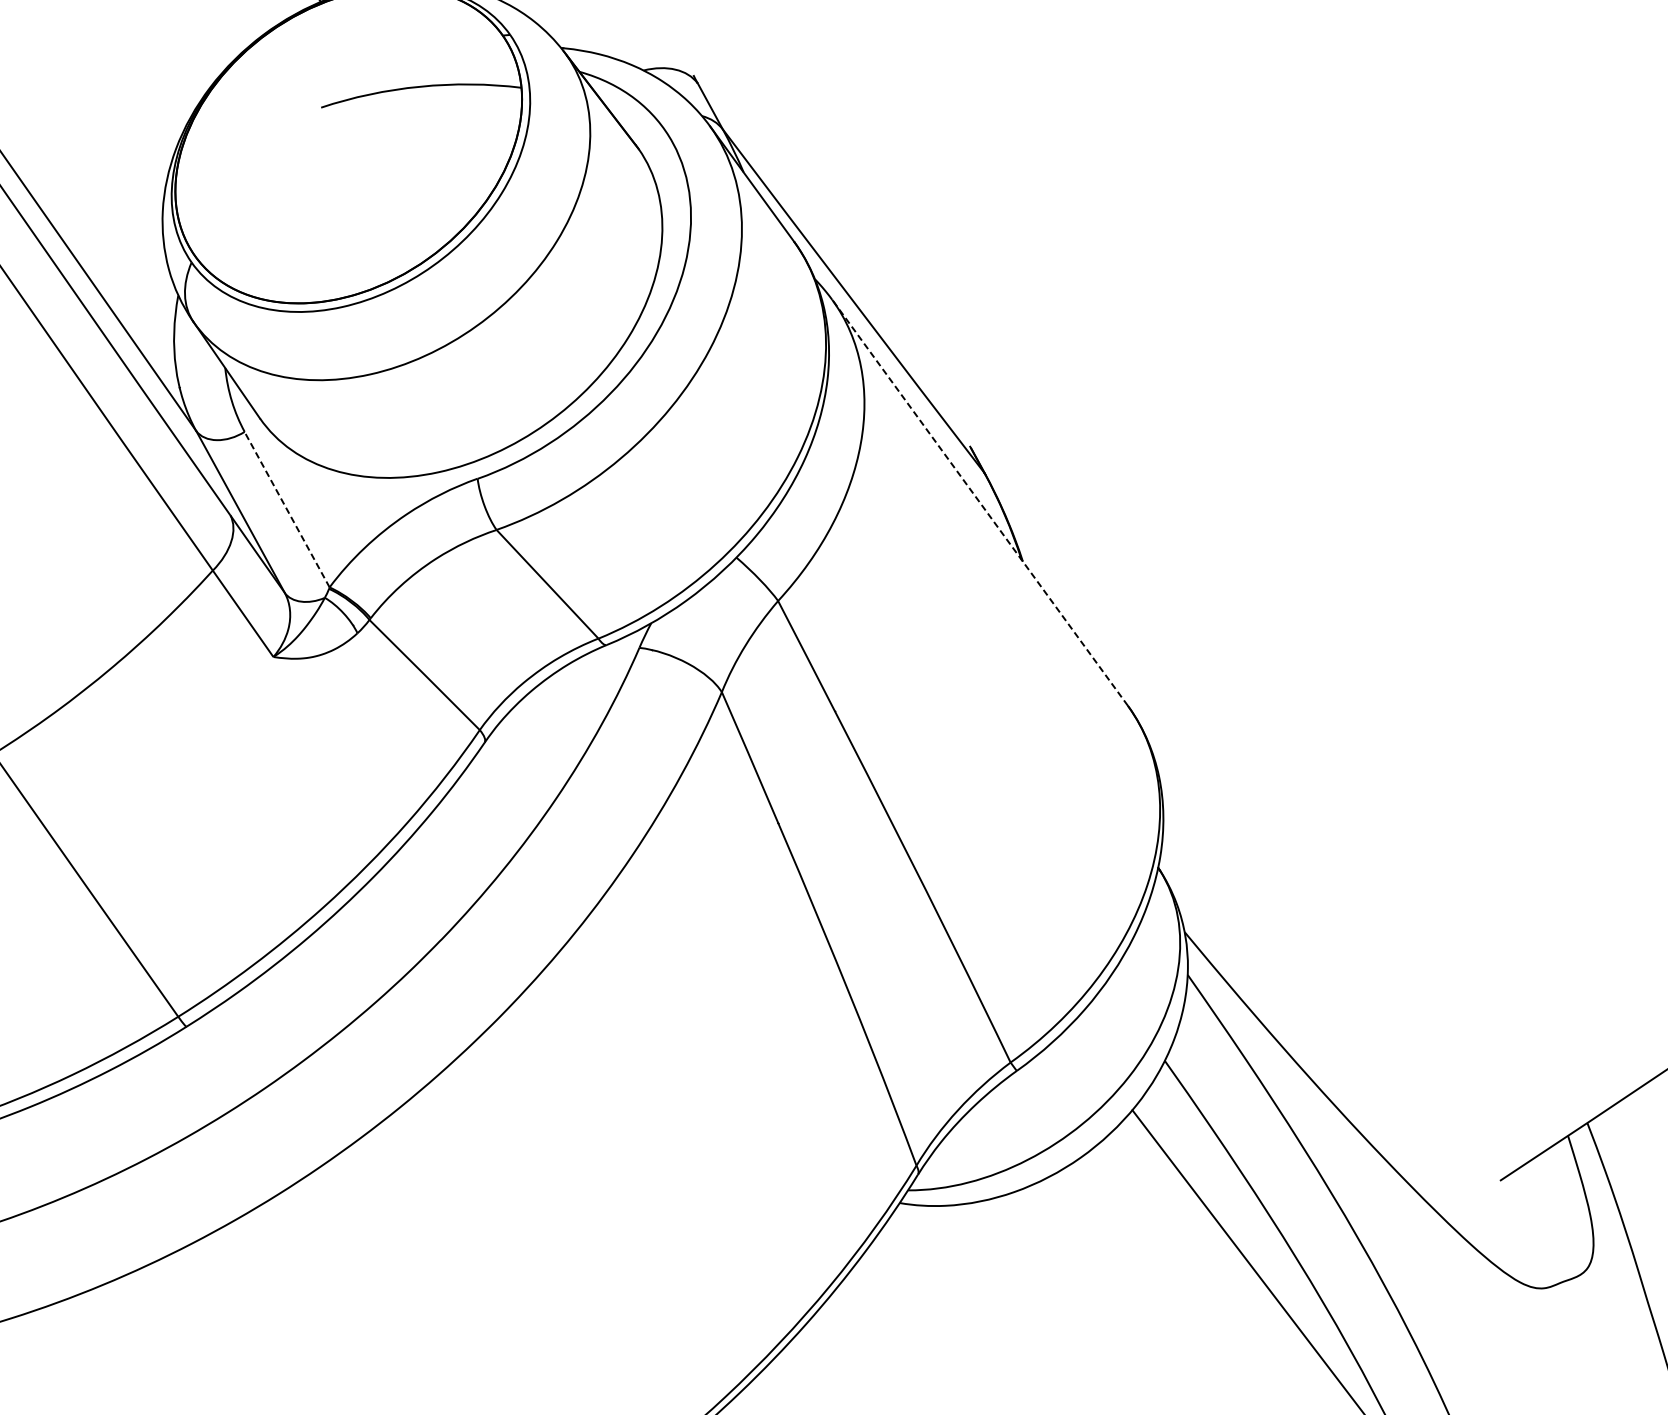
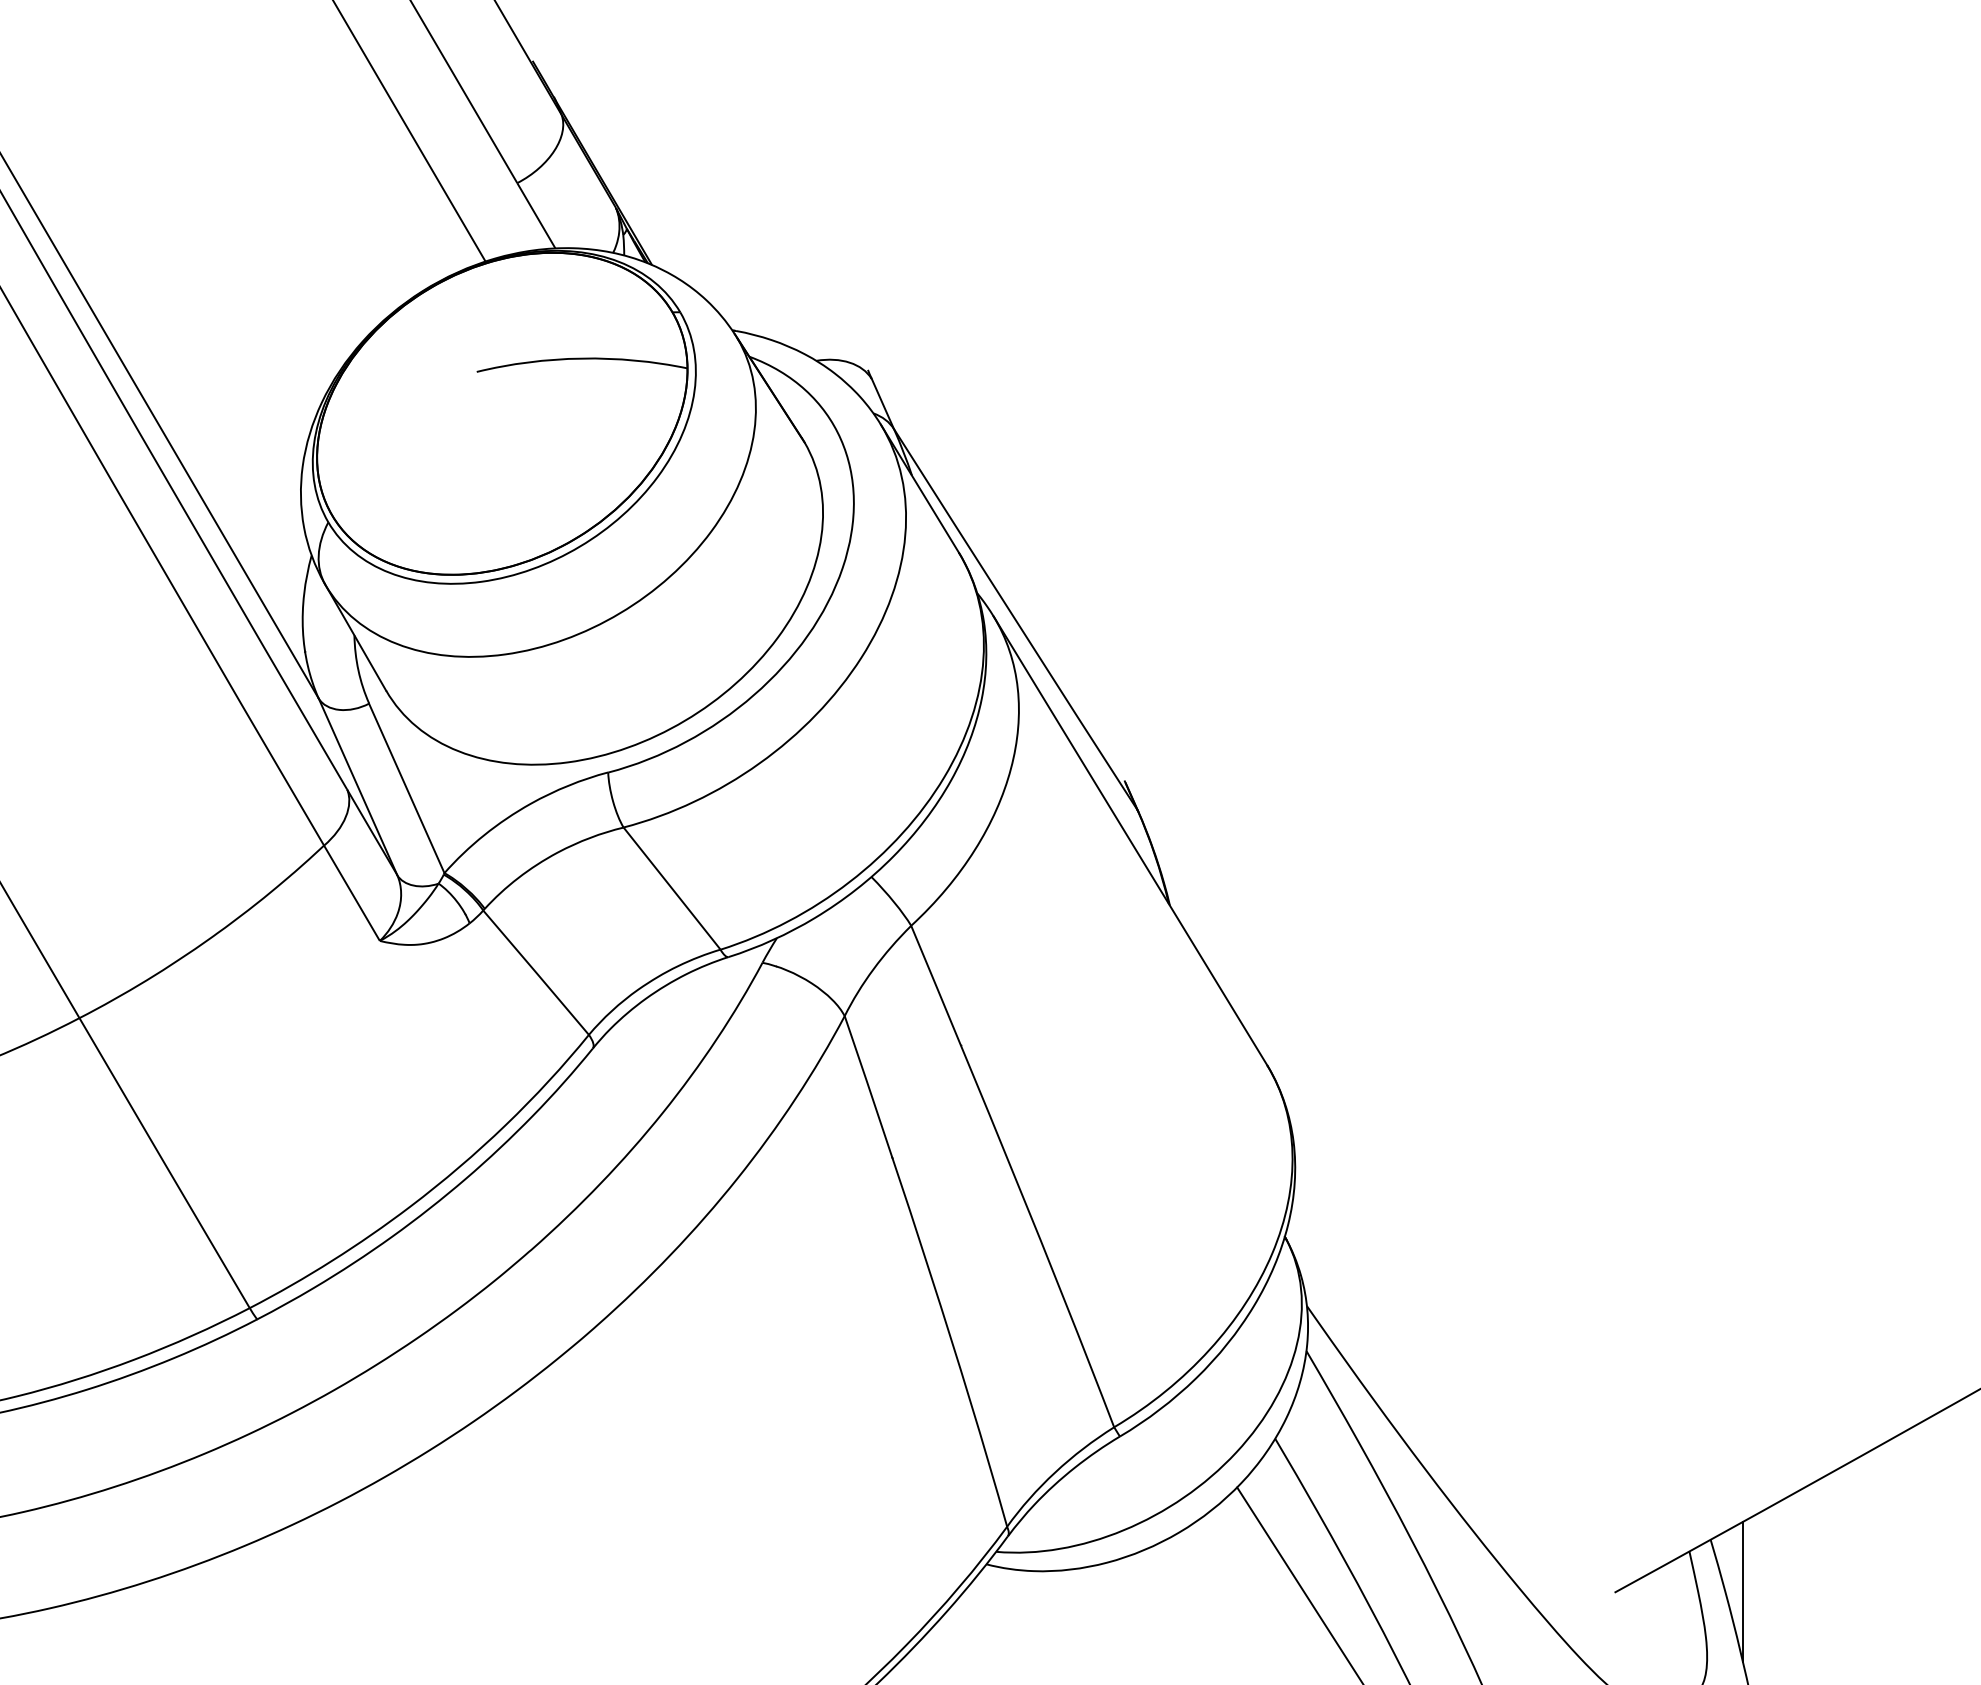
line: (980, 502) -> (1130, 840), dashed -> solid
line: (286, 509) -> (406, 788), dashed -> solid
line: (1621, 1169) -> (1742, 1591), added

